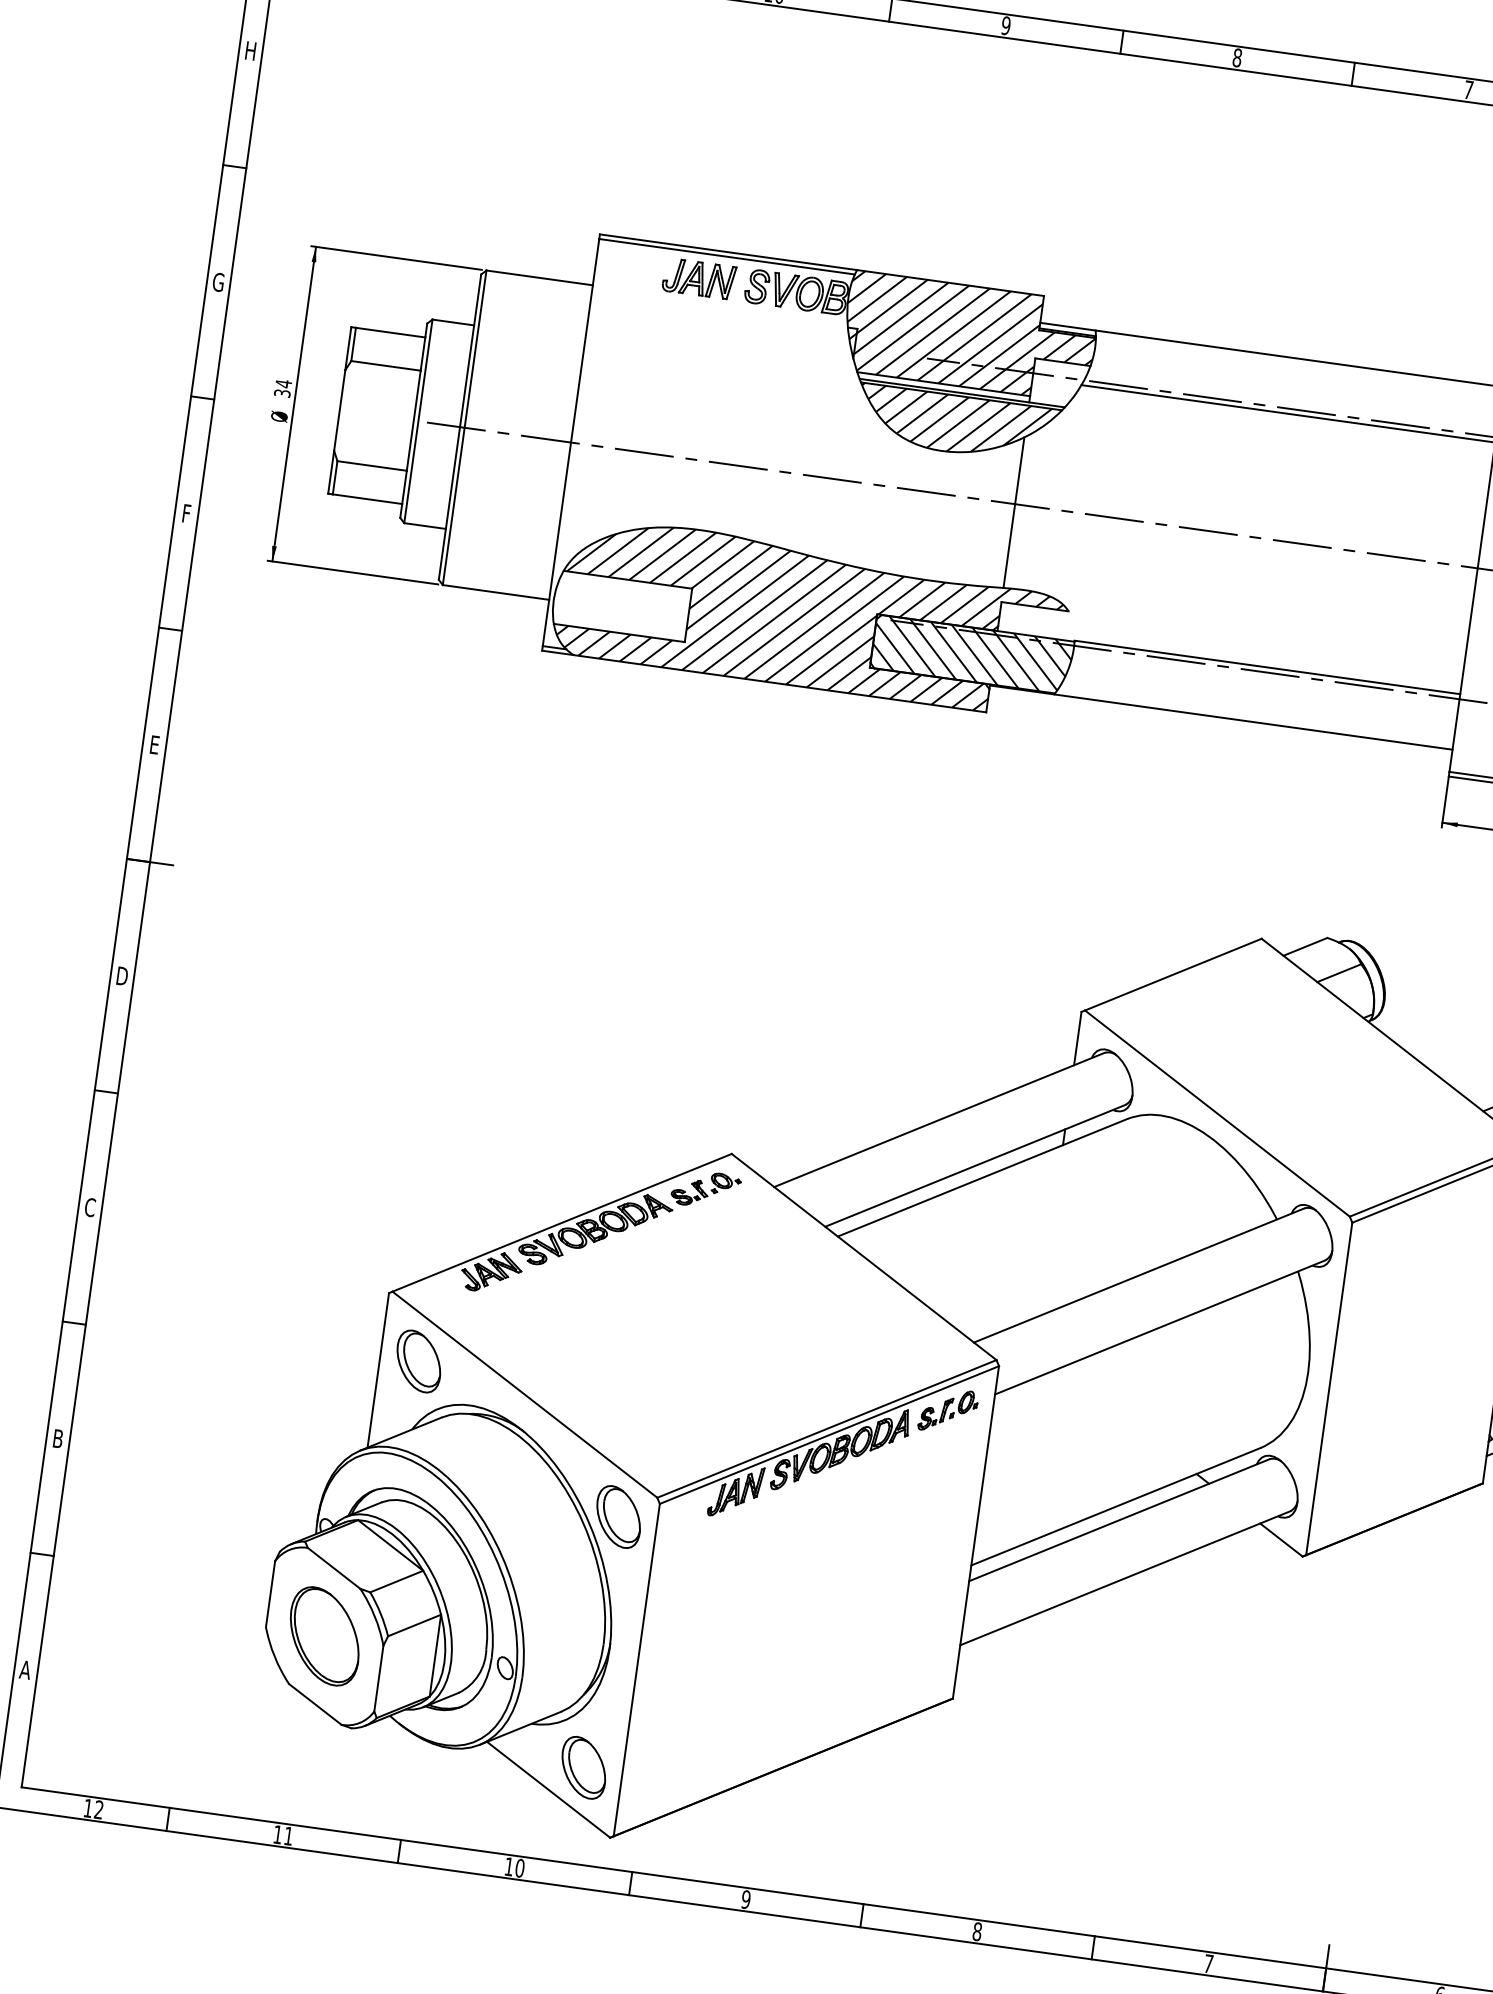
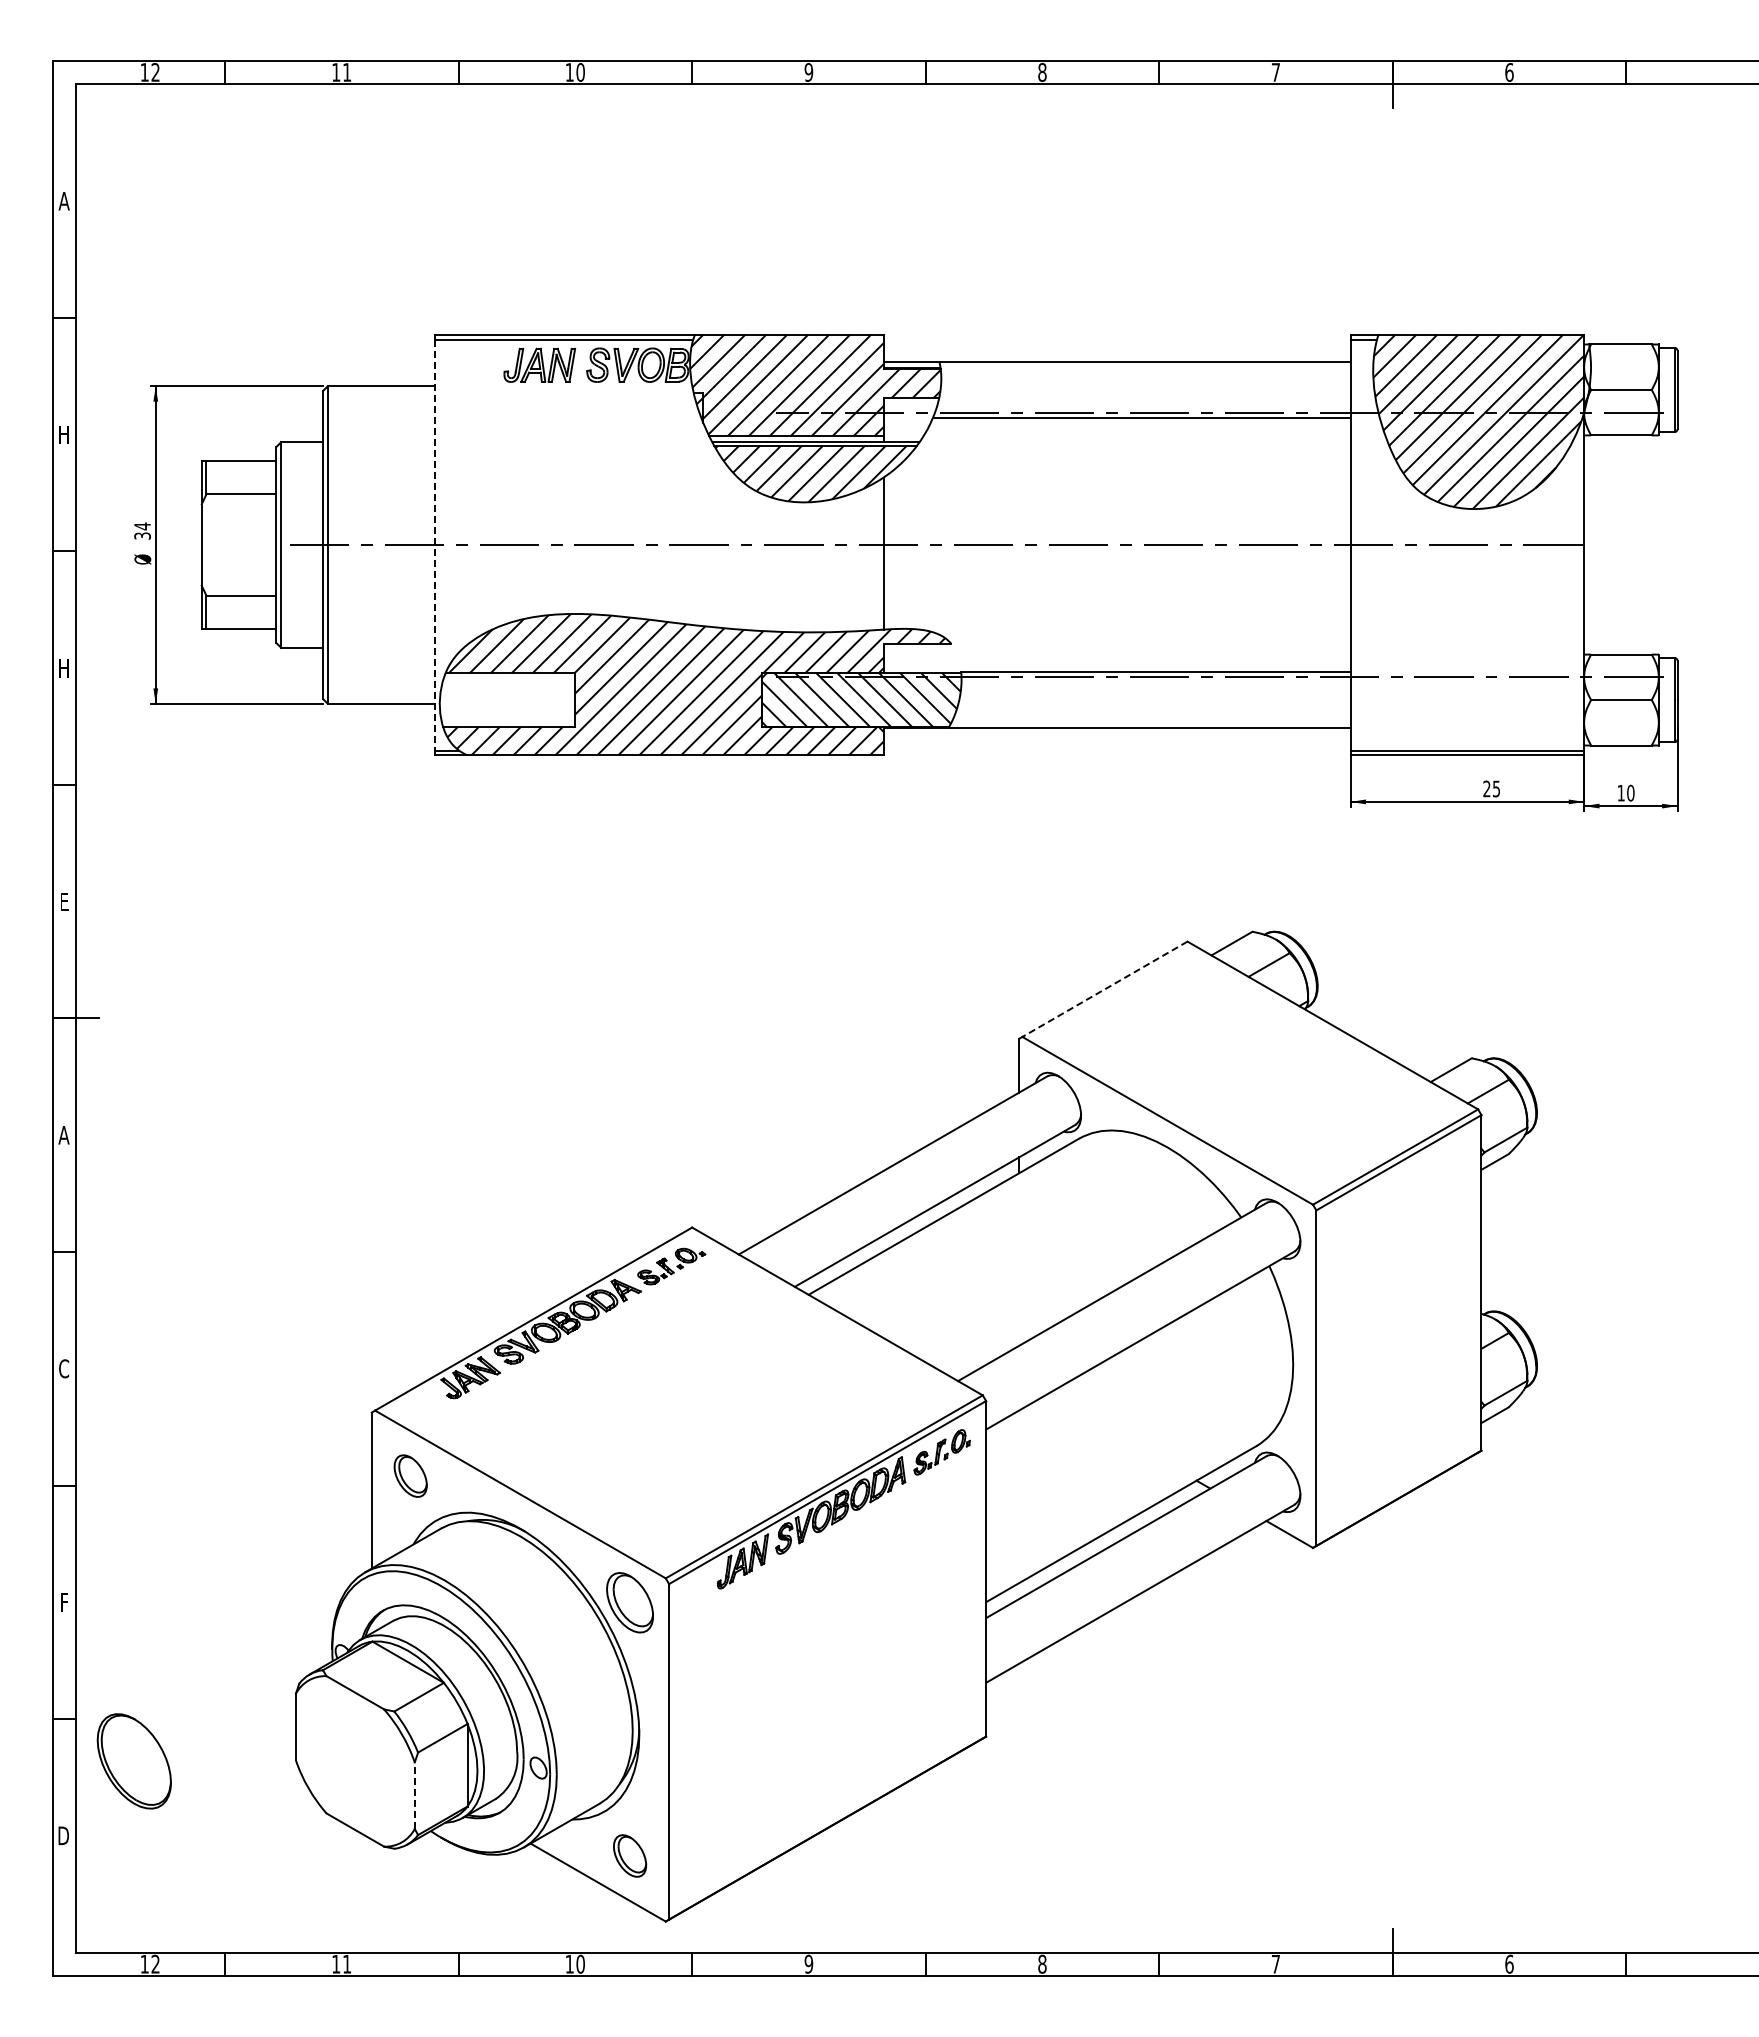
text: (250, 51) -> (63, 201), H -> A
text: (218, 281) -> (63, 434), G -> H
line: (571, 443) -> (435, 545), solid -> dashed
text: (185, 513) -> (63, 668), F -> H
line: (1172, 974) -> (1104, 989), solid -> dashed
text: (121, 976) -> (63, 1135), D -> A
part: (418, 1360) -> (410, 1475), size x0.7
text: (58, 1439) -> (64, 1602), B -> F
part: (323, 1636) -> (133, 1761), moved
text: (25, 1669) -> (63, 1835), A -> D
line: (378, 1678) -> (414, 1795), solid -> dashed
part: (583, 1767) -> (629, 1855), size x0.7

